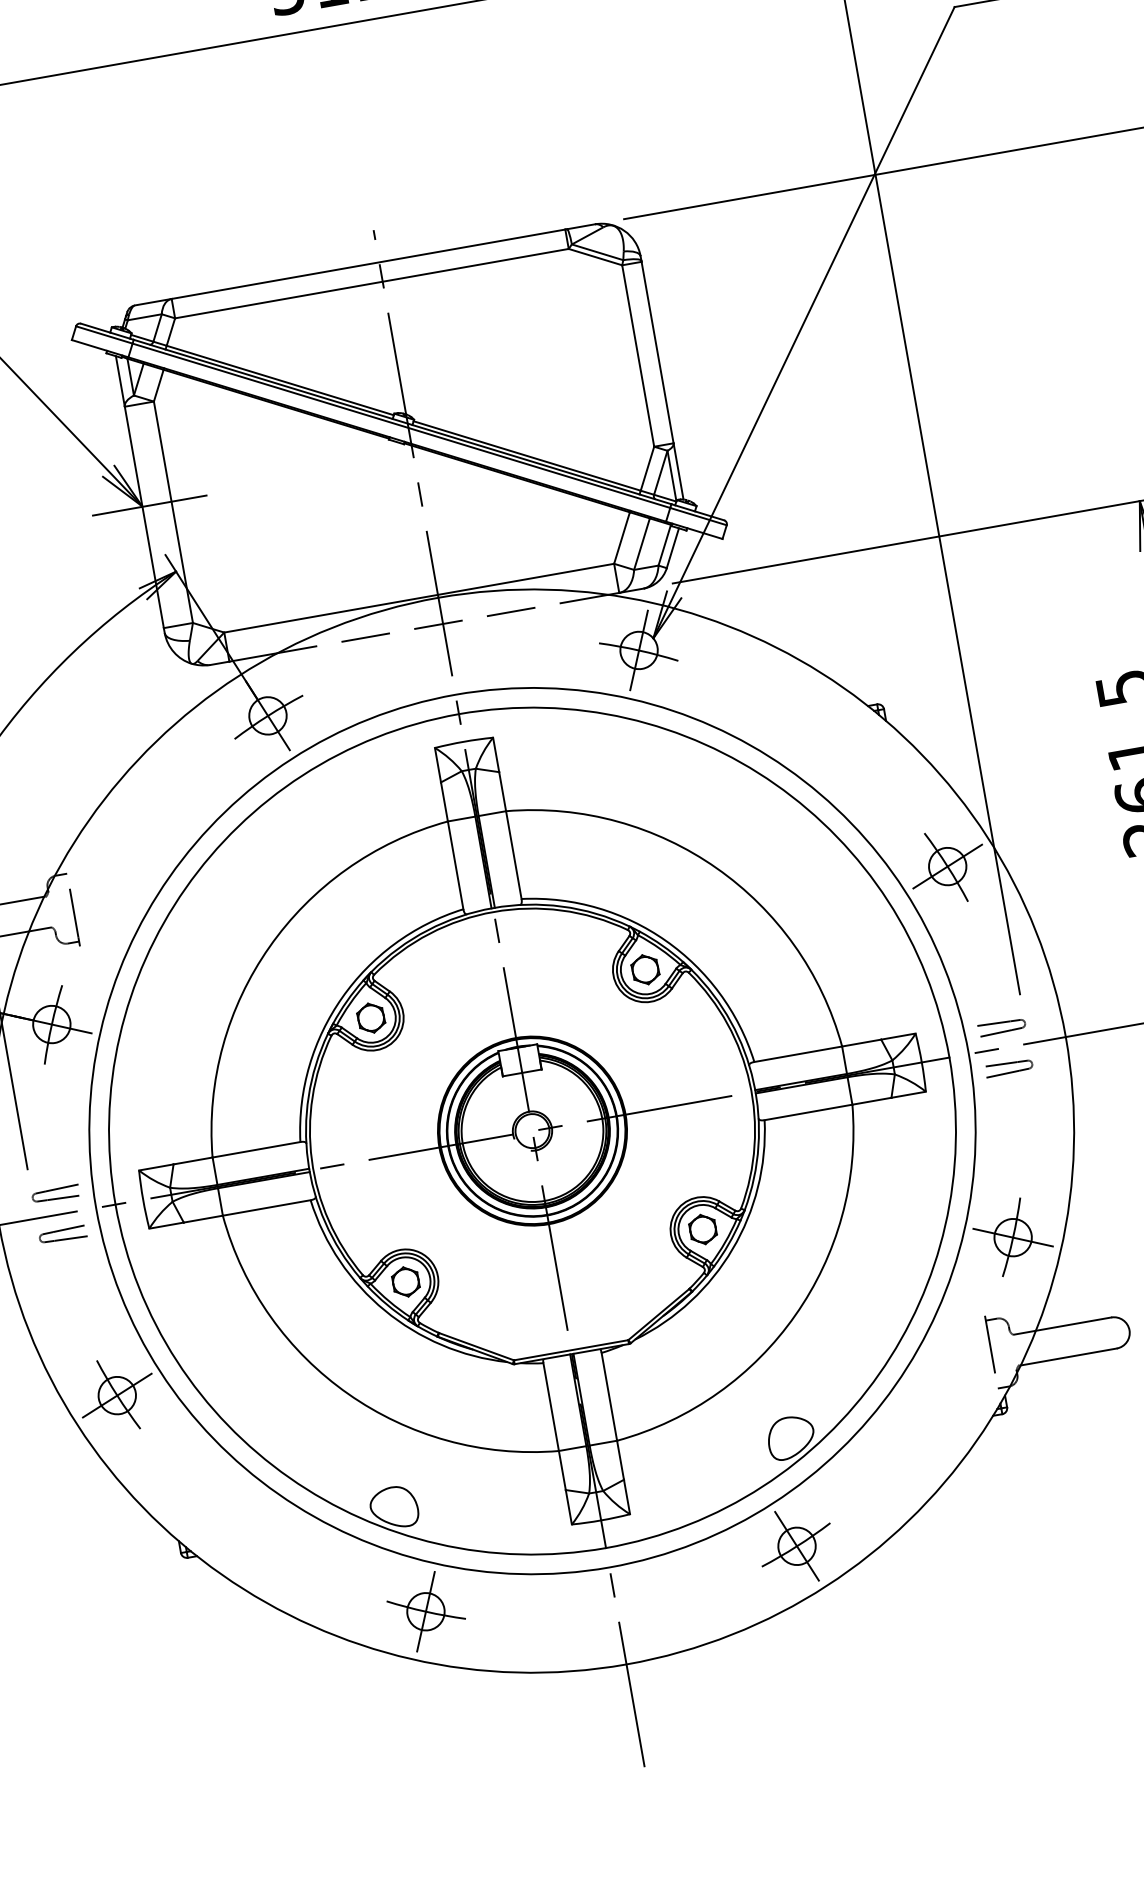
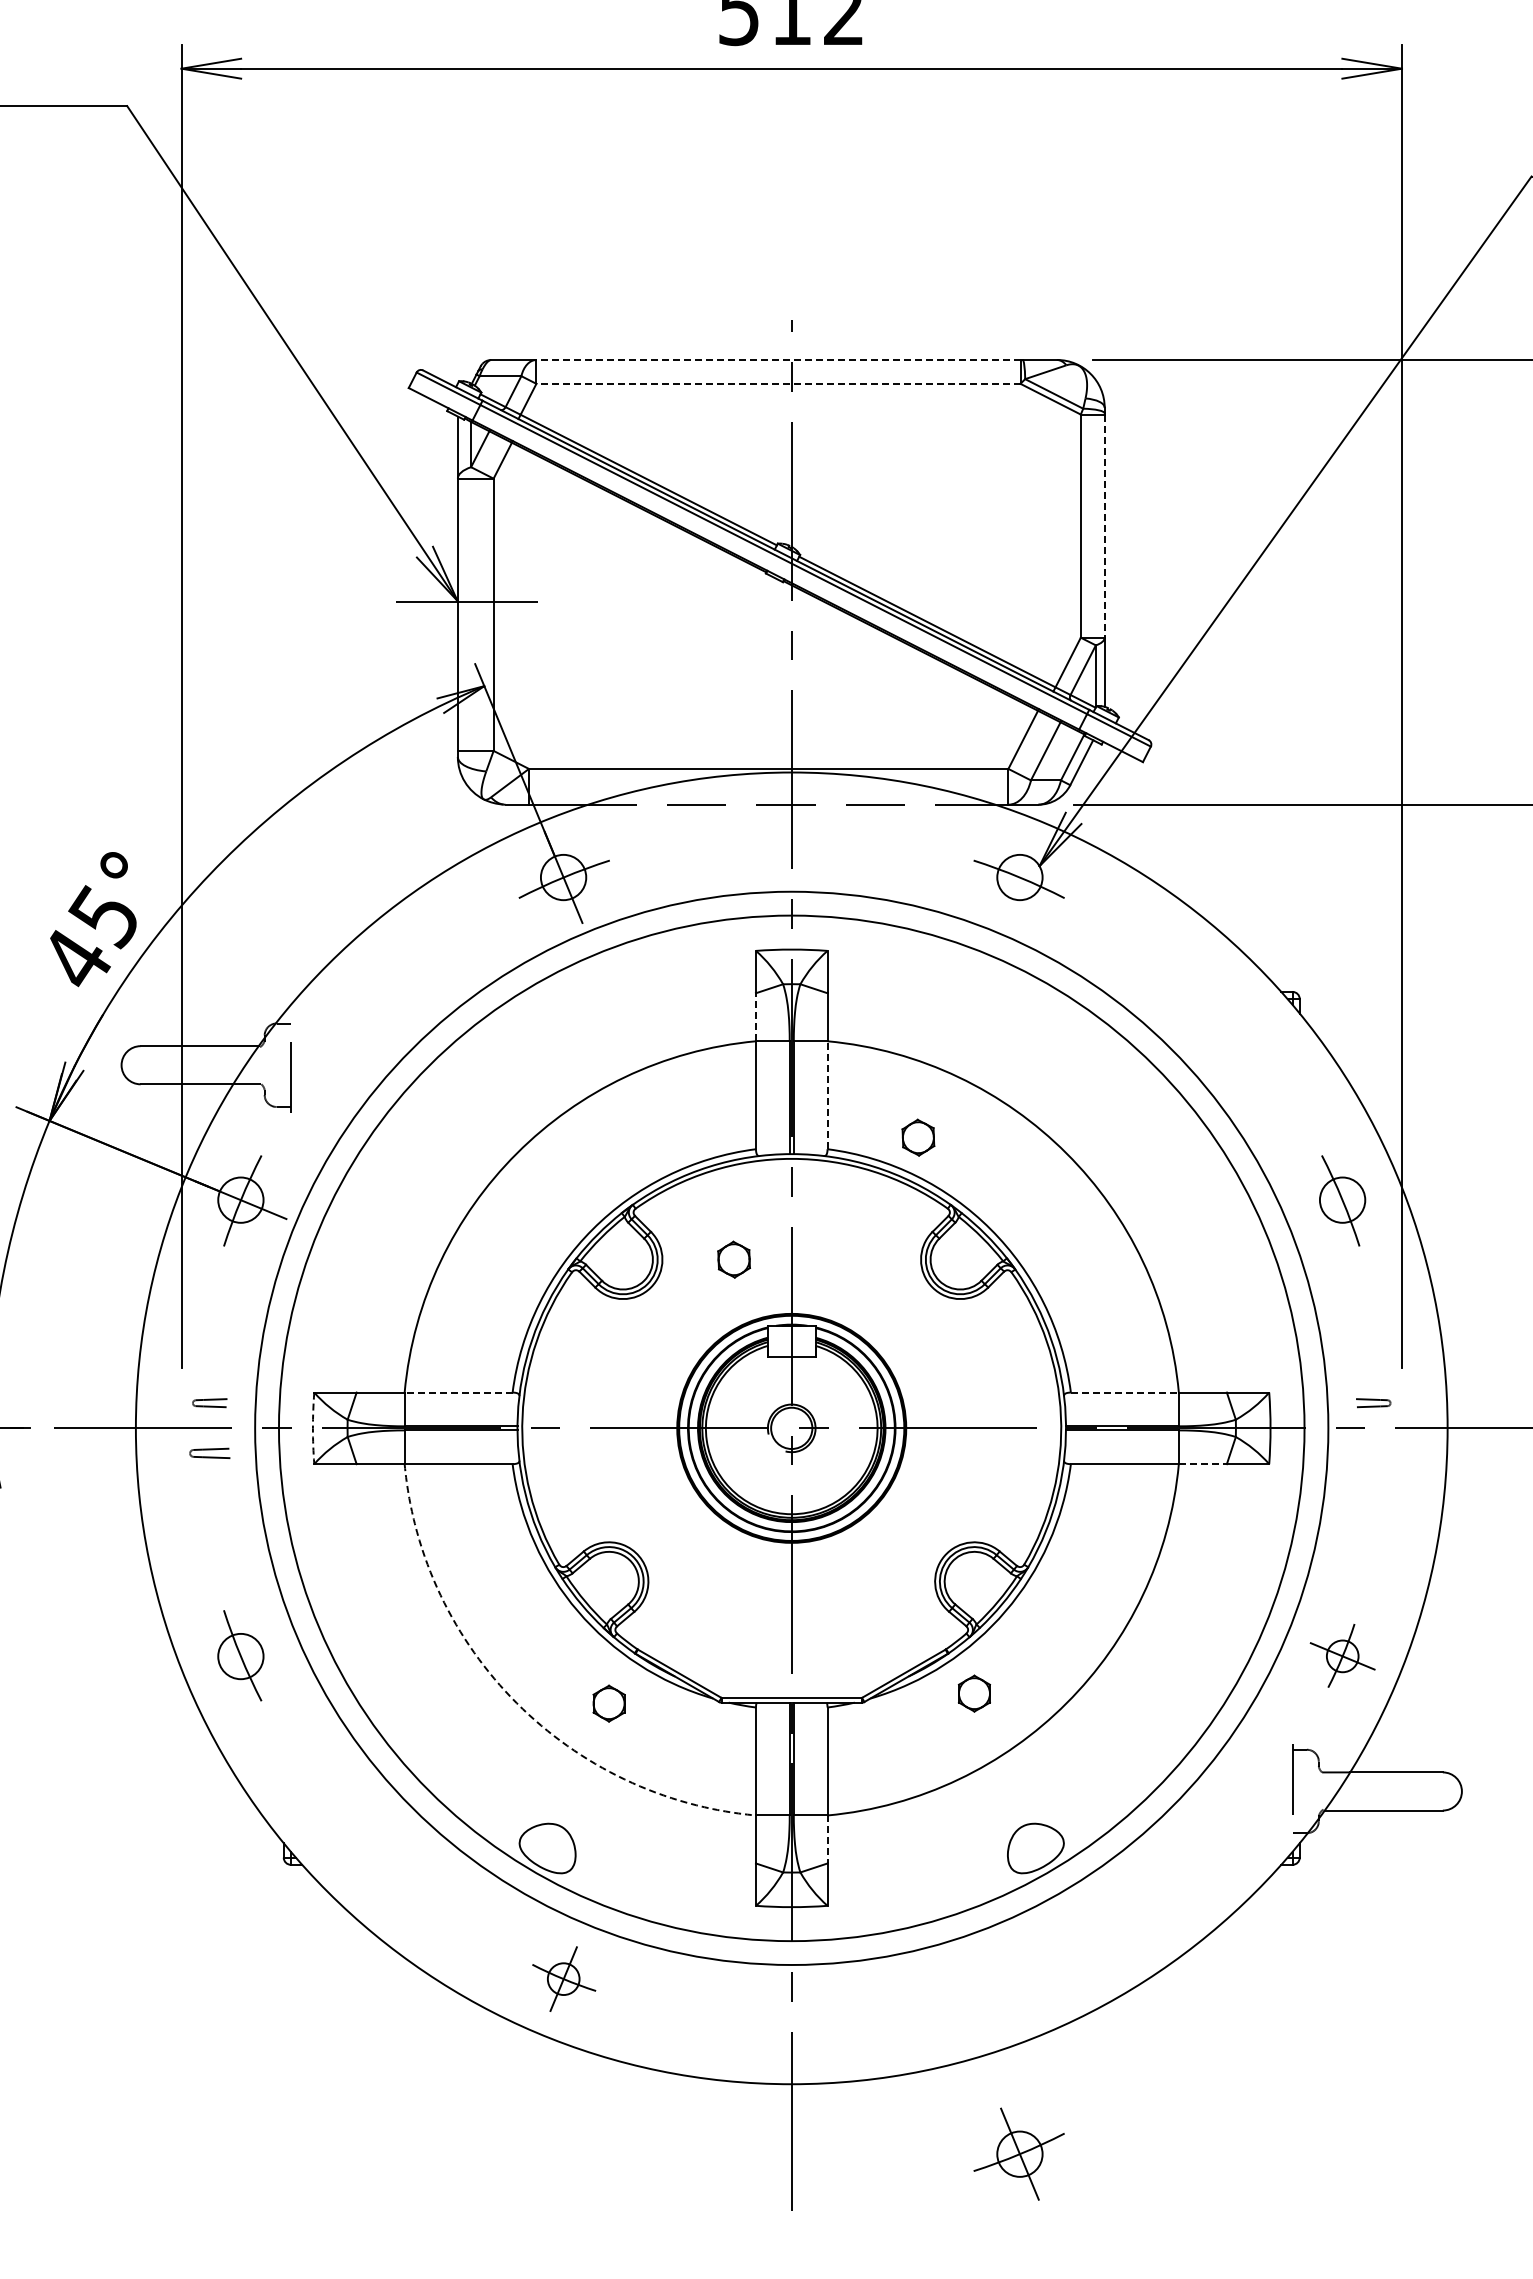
line: (367, 263) -> (777, 359), solid -> dashed
line: (371, 283) -> (777, 383), solid -> dashed
line: (657, 352) -> (1104, 526), solid -> dashed
line: (638, 650) -> (1019, 877), removed
line: (443, 801) -> (755, 1016), solid -> dashed
line: (513, 855) -> (827, 1095), solid -> dashed
line: (947, 866) -> (1342, 1200), removed
part: (645, 969) -> (918, 1137), moved
part: (370, 1018) -> (733, 1259), moved
part: (1001, 1026) -> (1373, 1402), size x0.6
line: (797, 1054) -> (1124, 1392), solid -> dashed
part: (1009, 1067) -> (1373, 1452), removed
line: (872, 1101) -> (1203, 1464), solid -> dashed
line: (256, 1149) -> (458, 1392), solid -> dashed
part: (55, 1193) -> (209, 1402), size x0.6
arc: (142, 1199) -> (312, 1428), solid -> dashed
part: (702, 1229) -> (973, 1693), moved
part: (62, 1235) -> (209, 1453), size x0.7
part: (1012, 1236) -> (1342, 1655), size x0.7
part: (405, 1281) -> (608, 1703), moved
arc: (348, 1394) -> (516, 1703), solid -> dashed
line: (116, 1395) -> (240, 1656), removed
line: (620, 1460) -> (827, 1839), solid -> dashed
part: (795, 1545) -> (1018, 2153), moved
part: (425, 1611) -> (563, 1978), size x0.7

